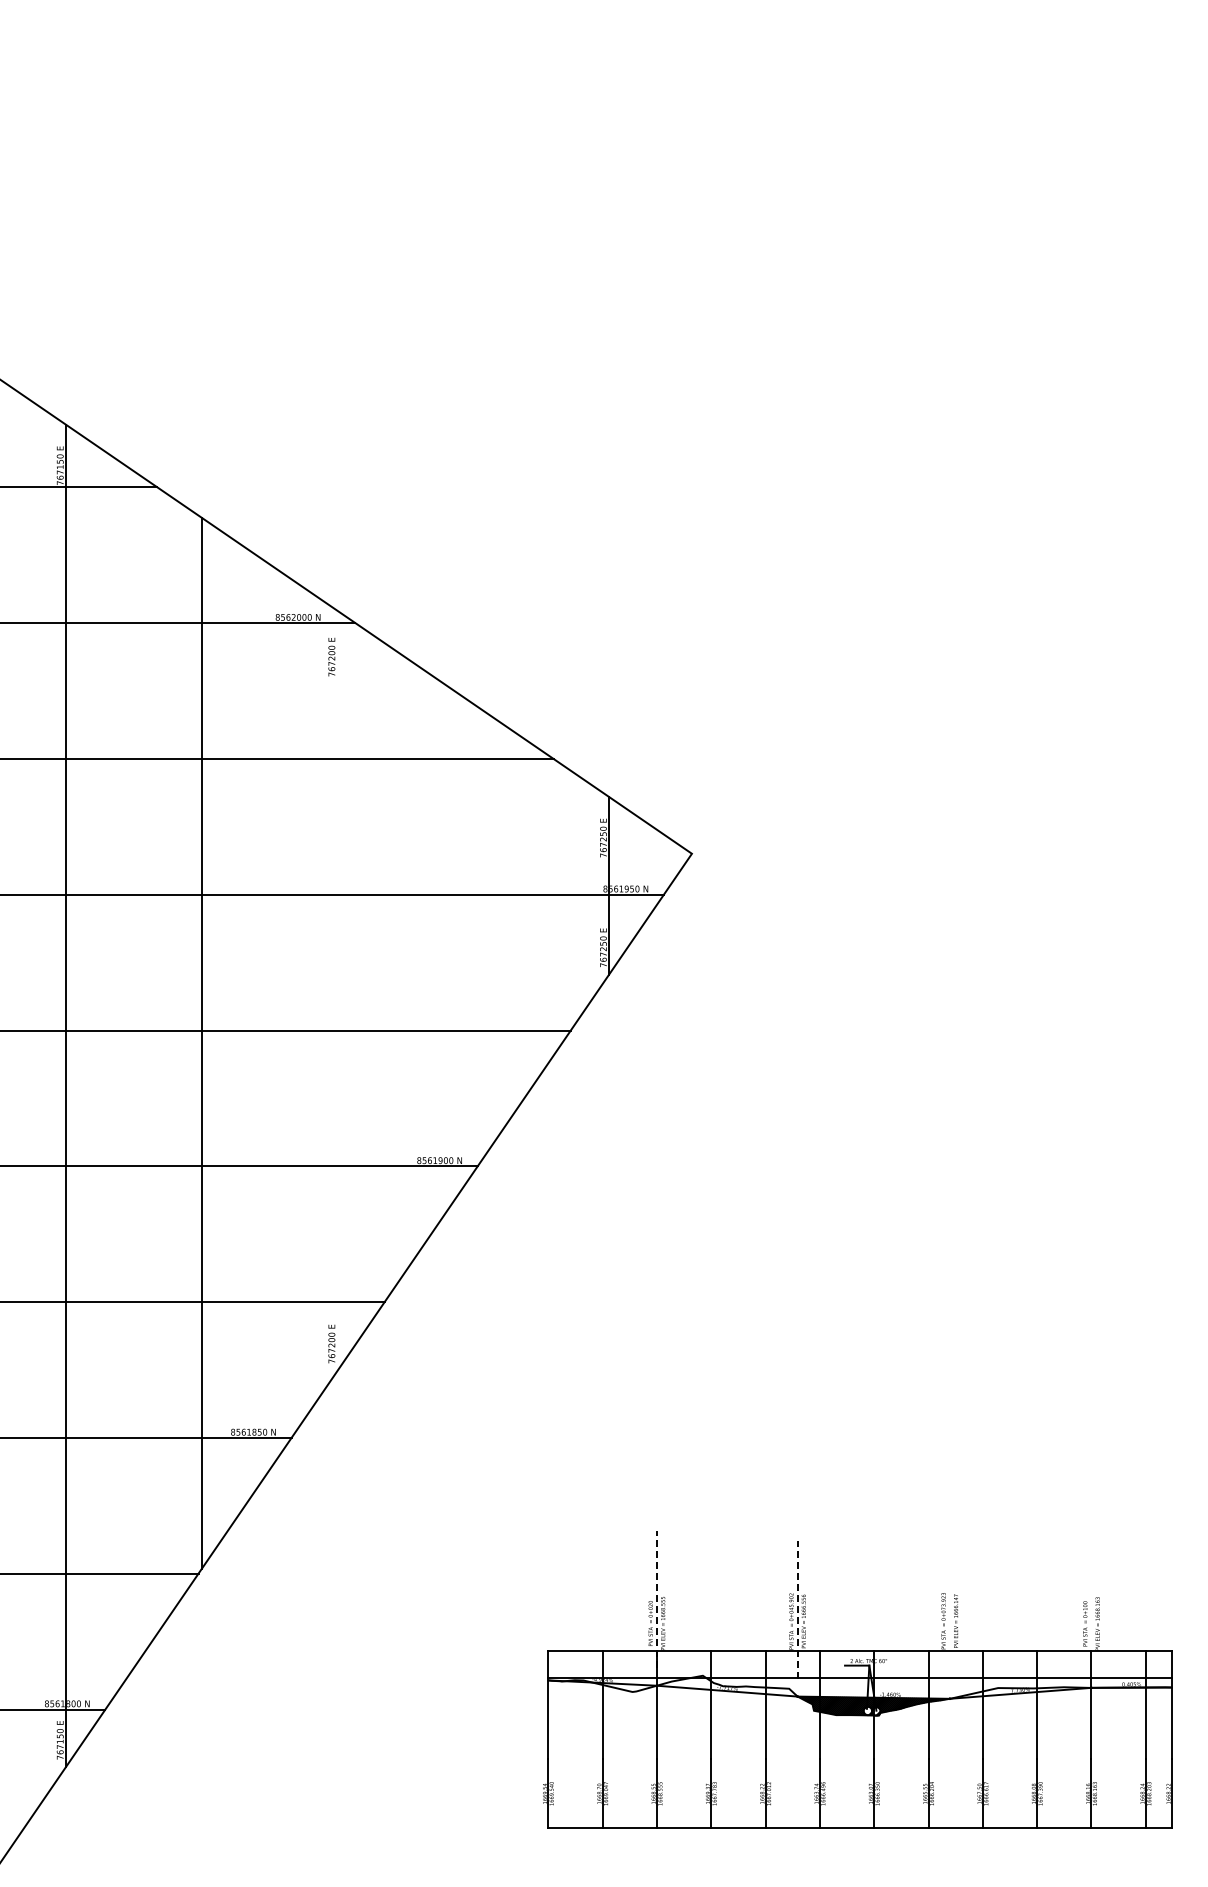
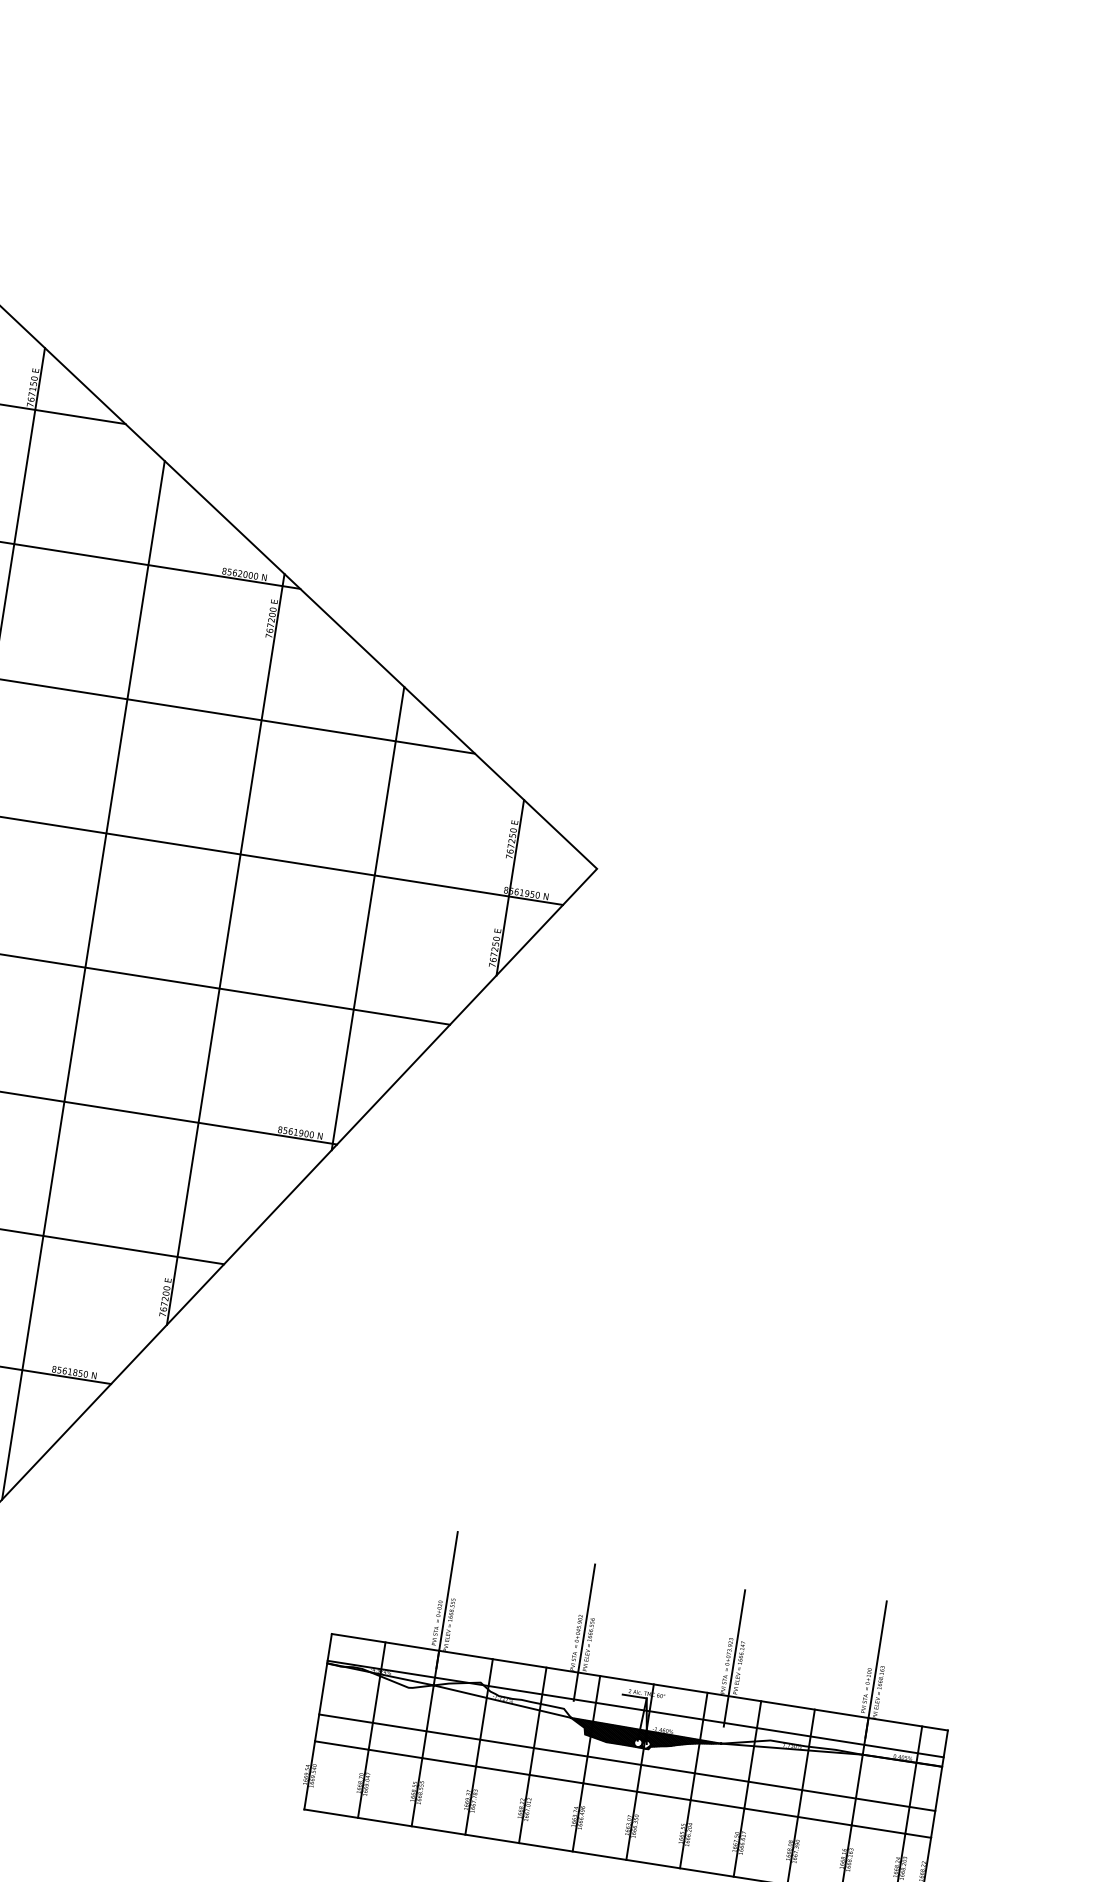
line: (473, 937) -> (368, 917), added
line: (337, 990) -> (225, 949), added
line: (656, 1599) -> (446, 1600), dashed -> solid
line: (1091, 1601) -> (876, 1669), added
line: (797, 1610) -> (584, 1632), dashed -> solid
line: (949, 1612) -> (734, 1658), added
line: (859, 1732) -> (626, 1762), added
line: (859, 1759) -> (622, 1789), added

